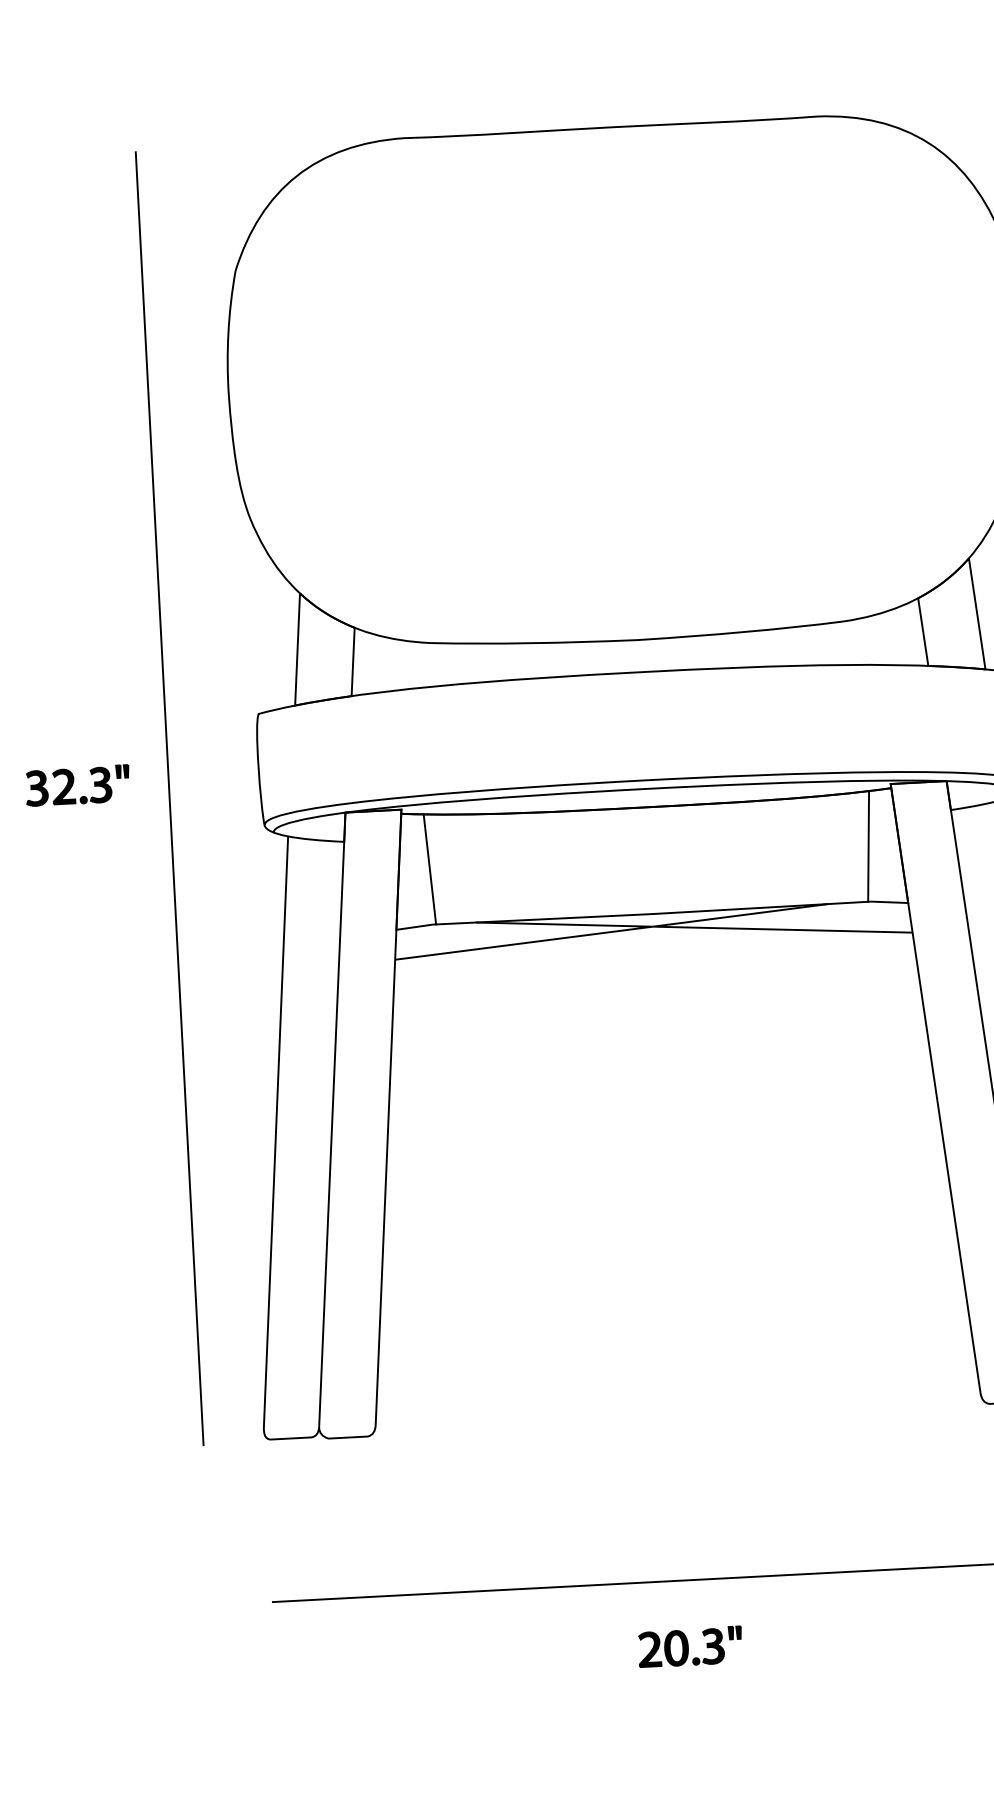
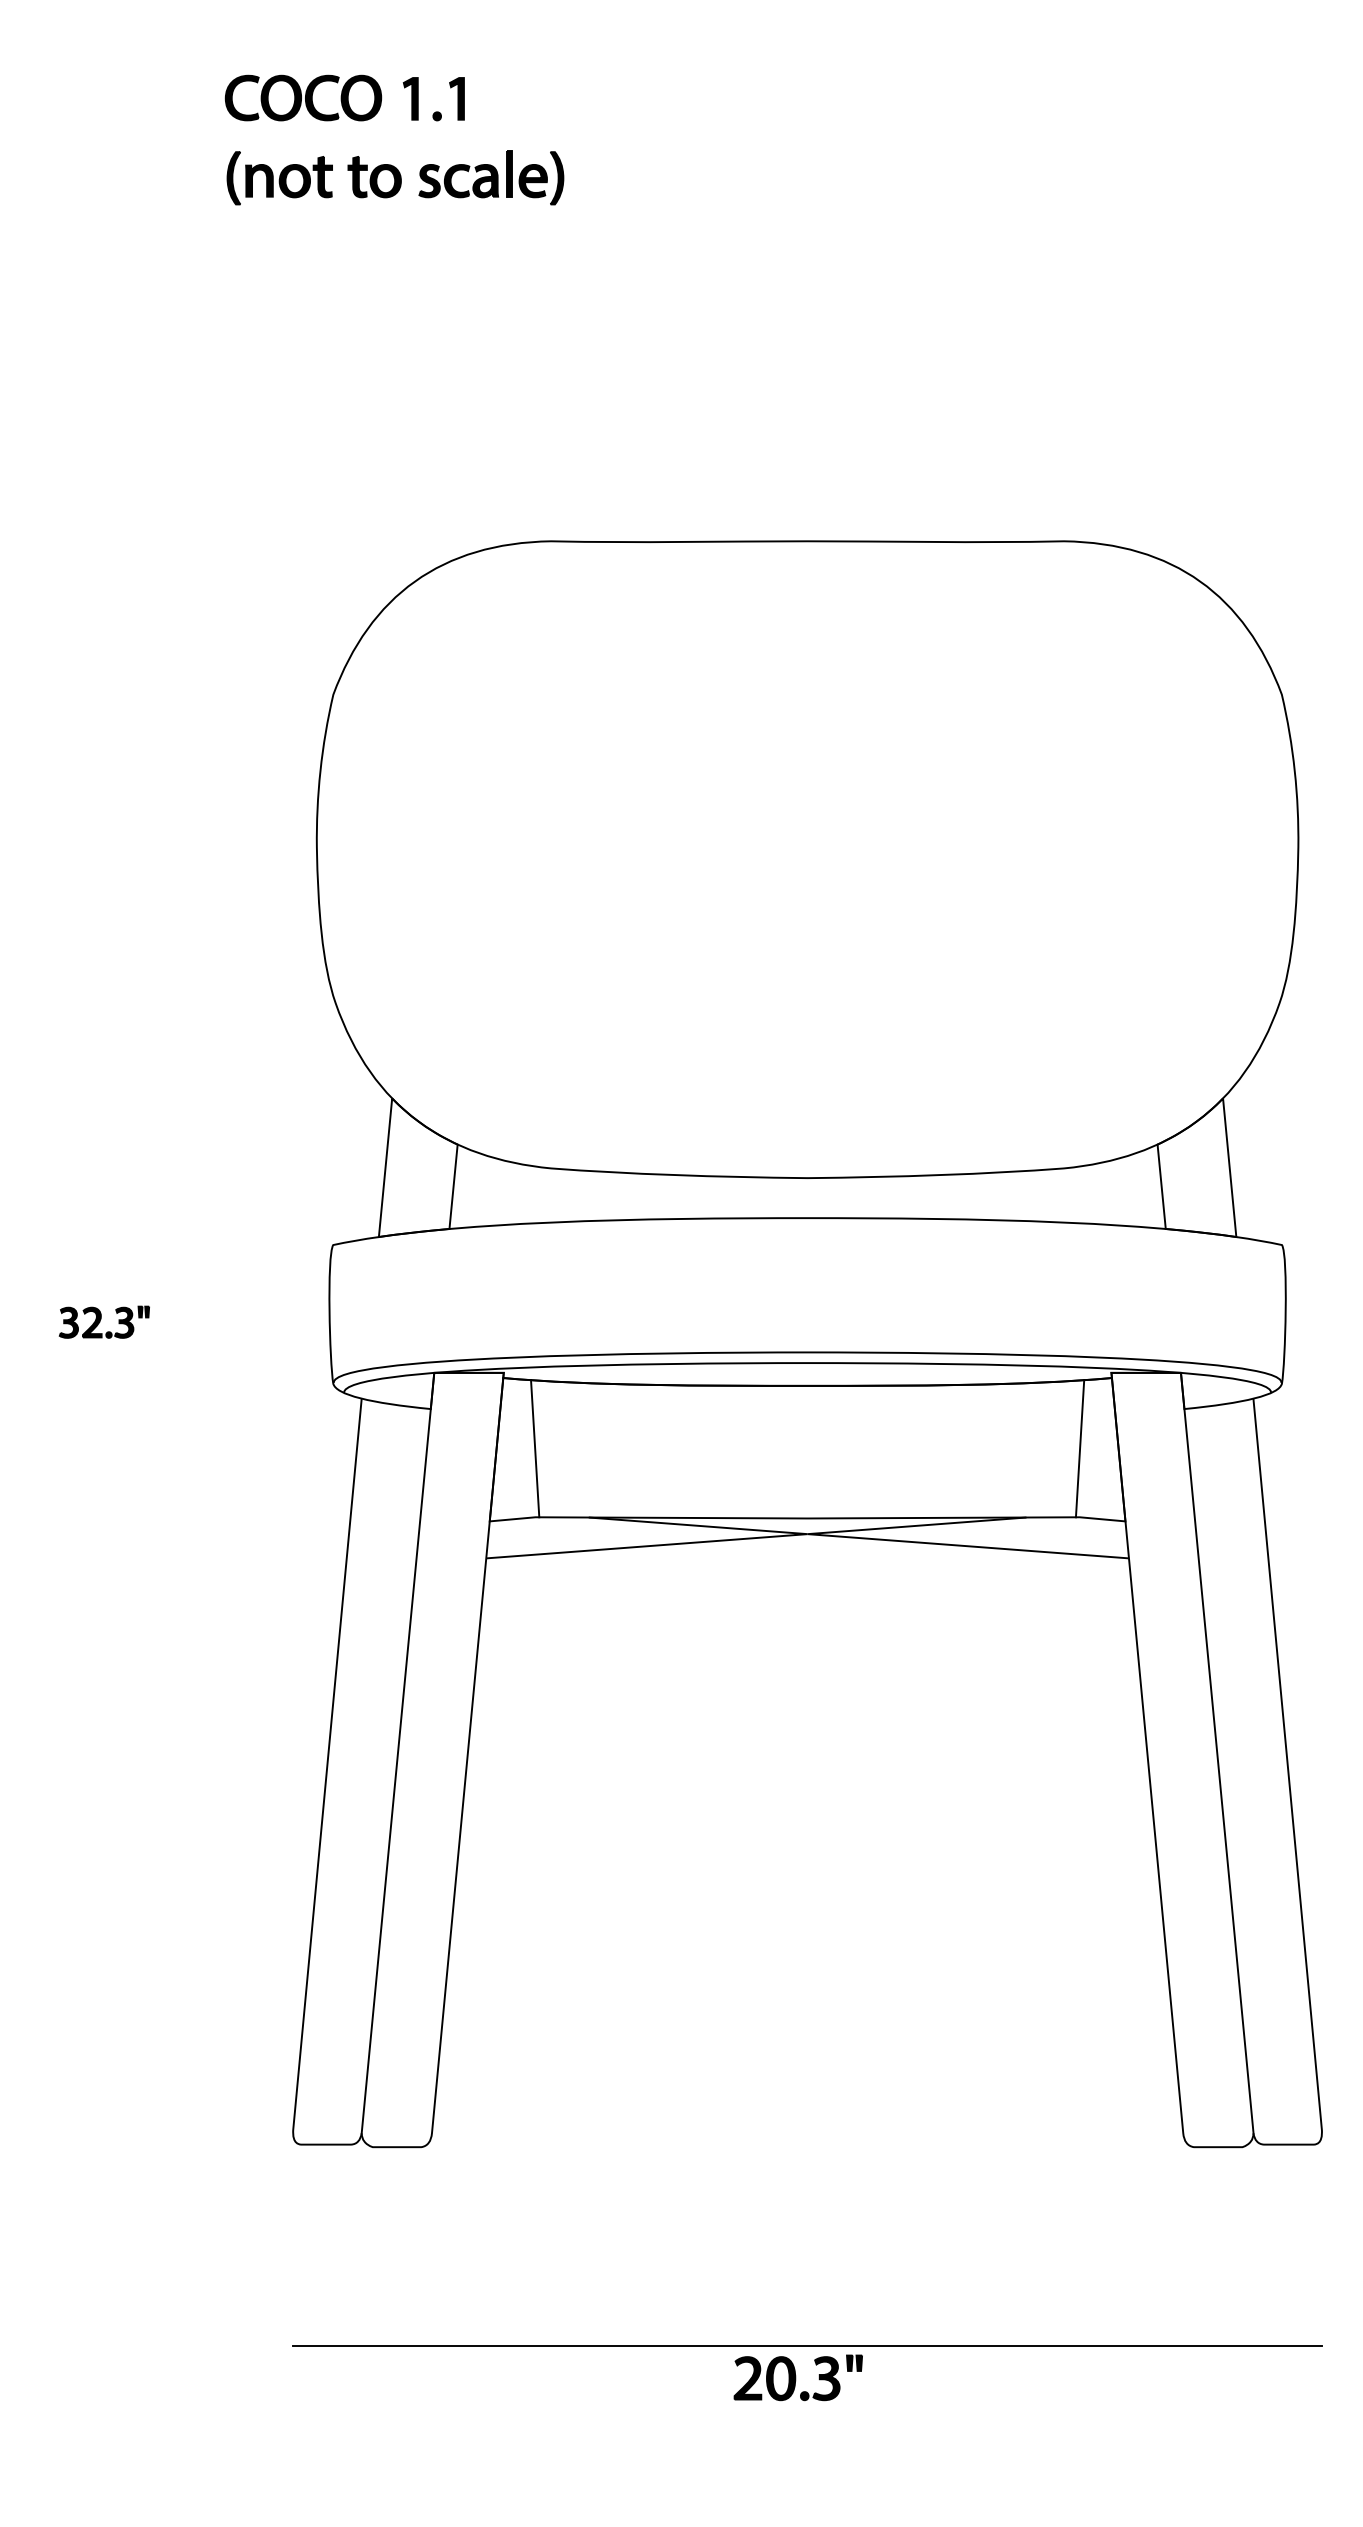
part: (77, 785) -> (104, 1322), size x0.7
line: (169, 798) -> (217, 1344), removed
part: (689, 1646) -> (797, 2377), moved

